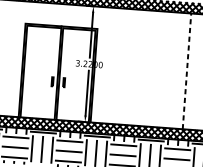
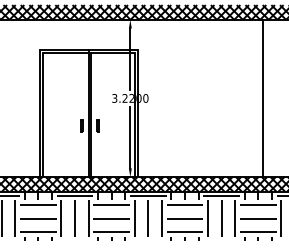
line: (187, 71) -> (263, 98), dashed -> solid

